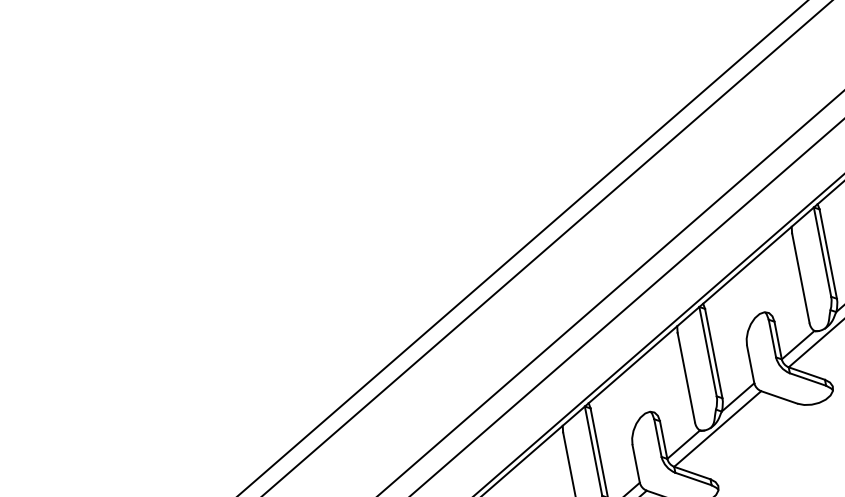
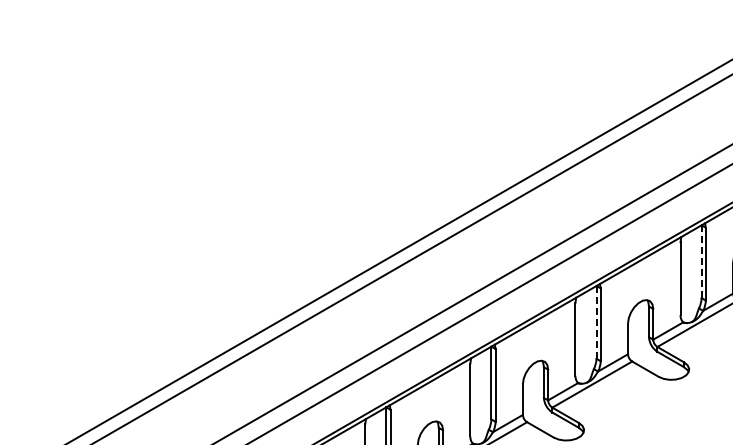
line: (822, 253) -> (701, 262), solid -> dashed
line: (708, 351) -> (596, 322), solid -> dashed

